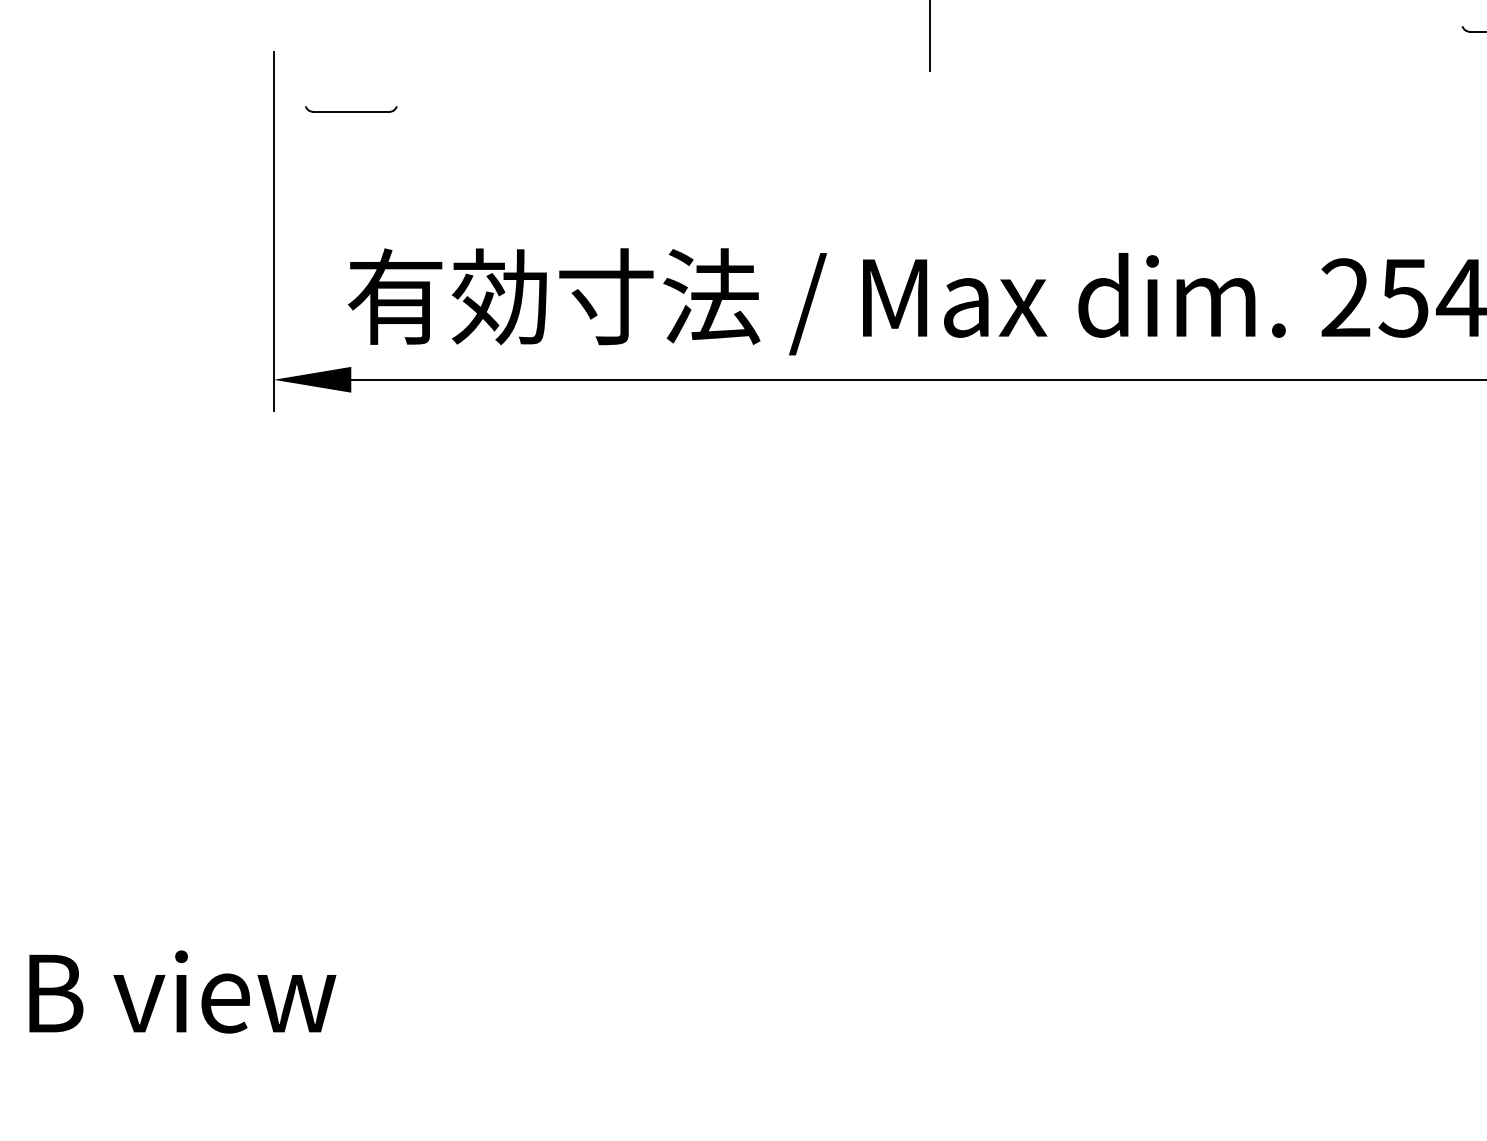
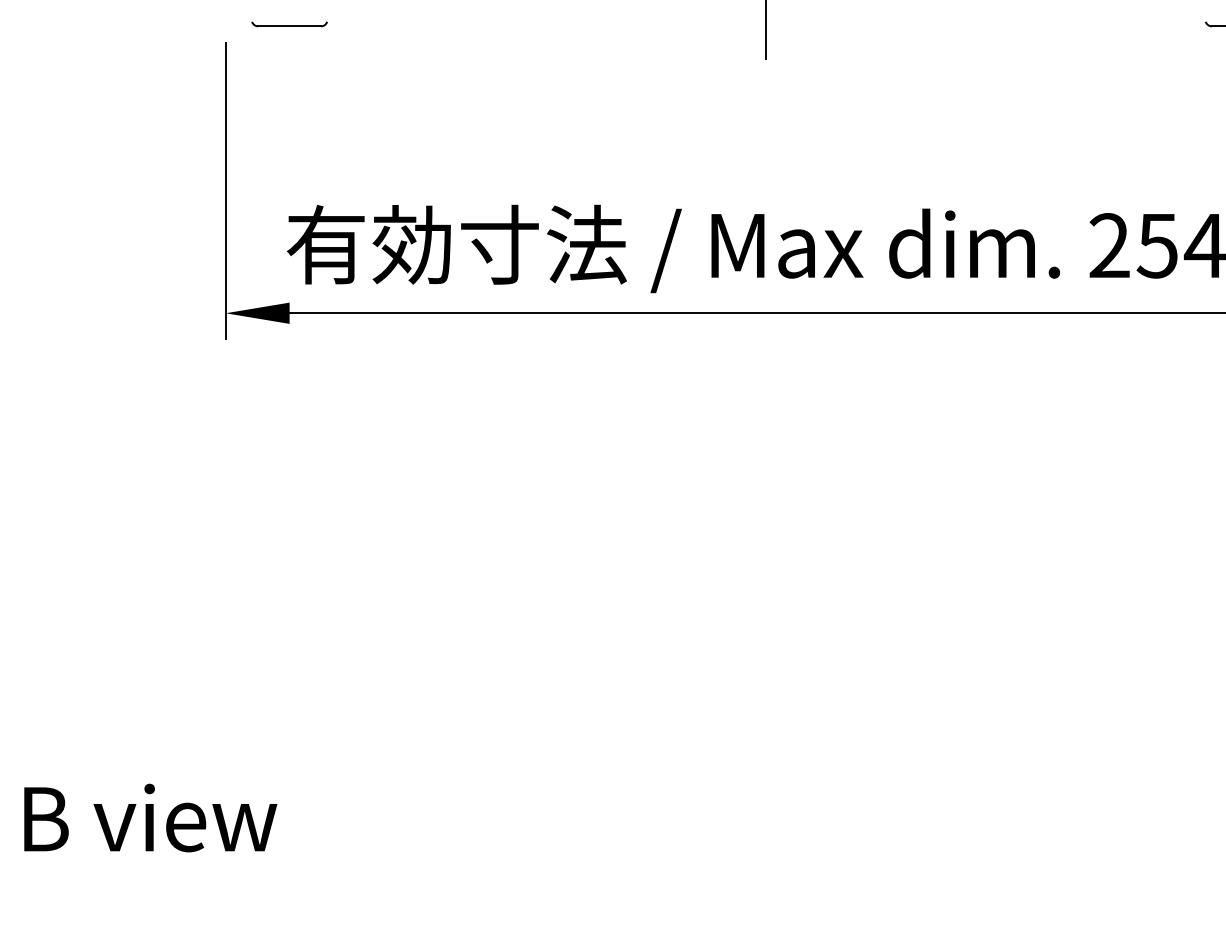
part: (351, 109) -> (289, 24), moved

